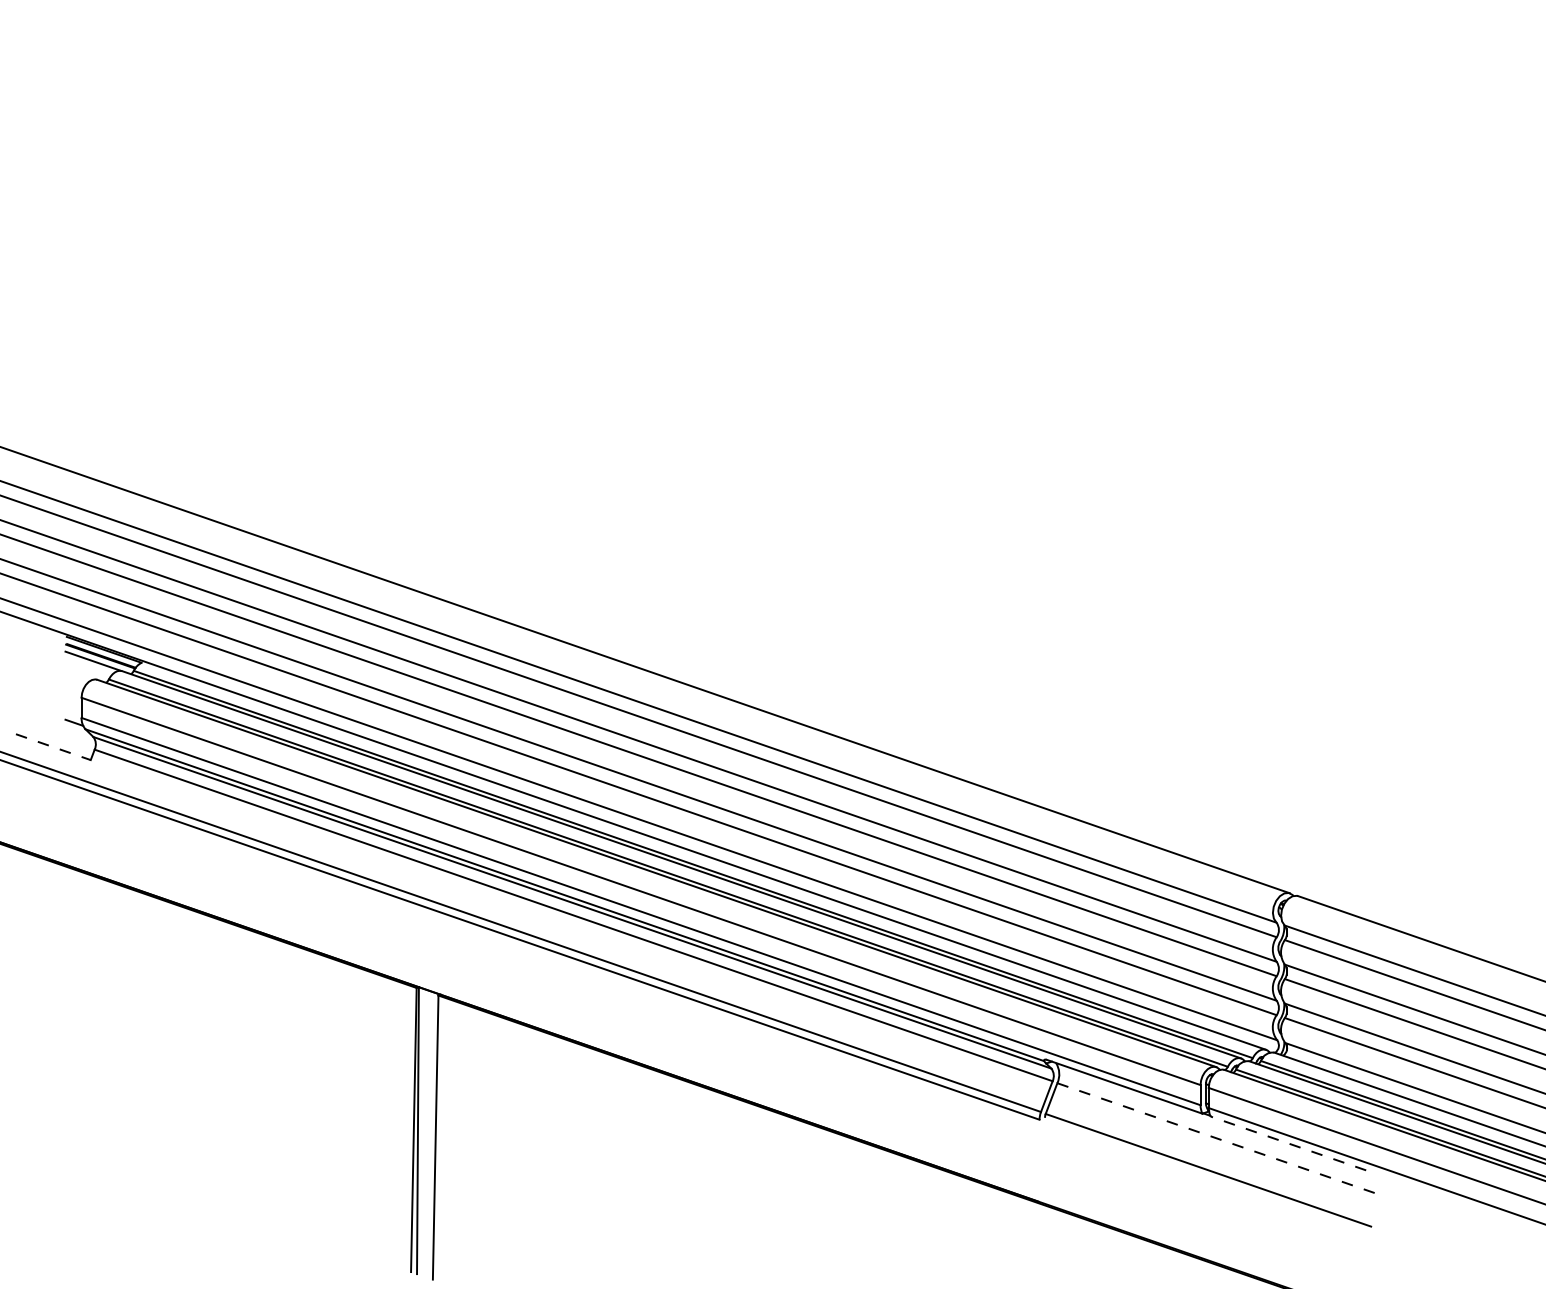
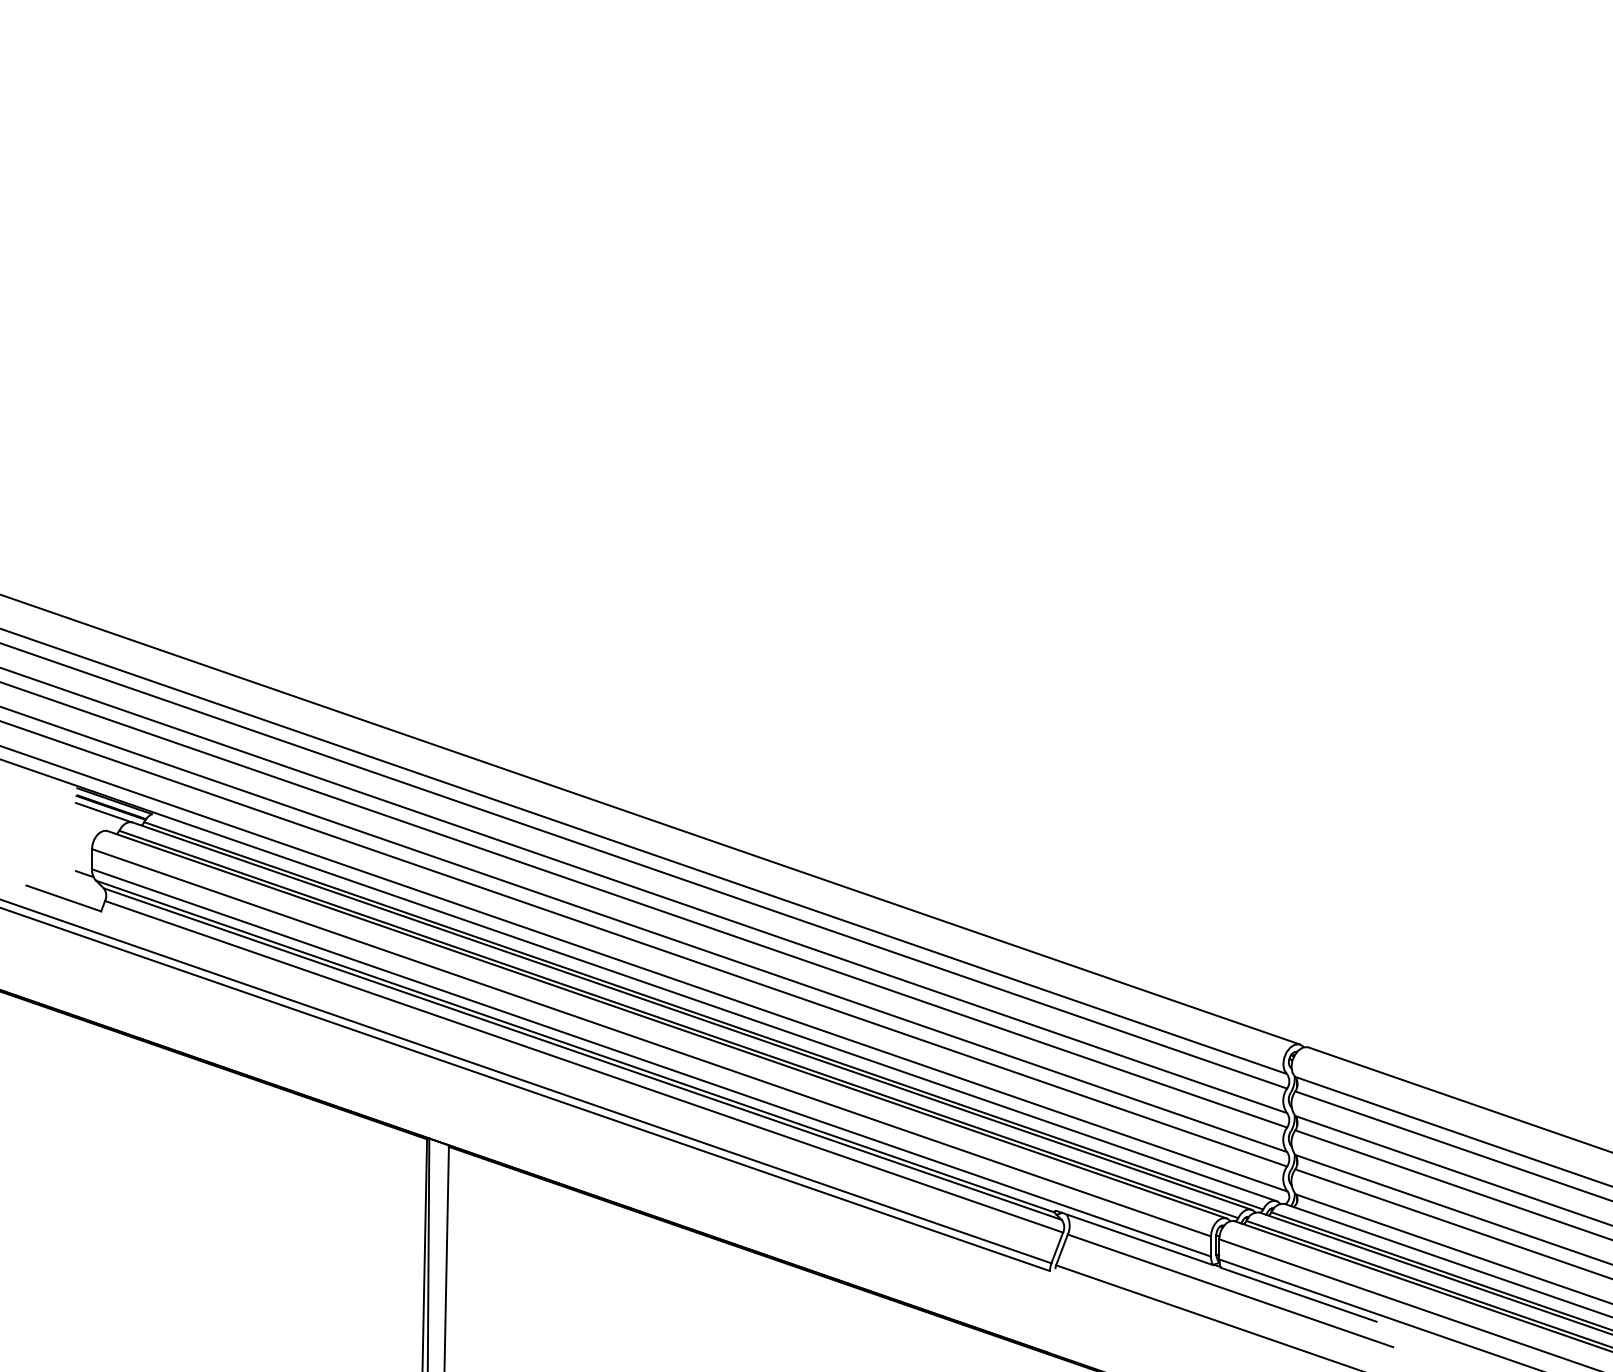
line: (53, 747) -> (63, 898), dashed -> solid
line: (1220, 1140) -> (1230, 1291), dashed -> solid
line: (1288, 1143) -> (1298, 1294), dashed -> solid

